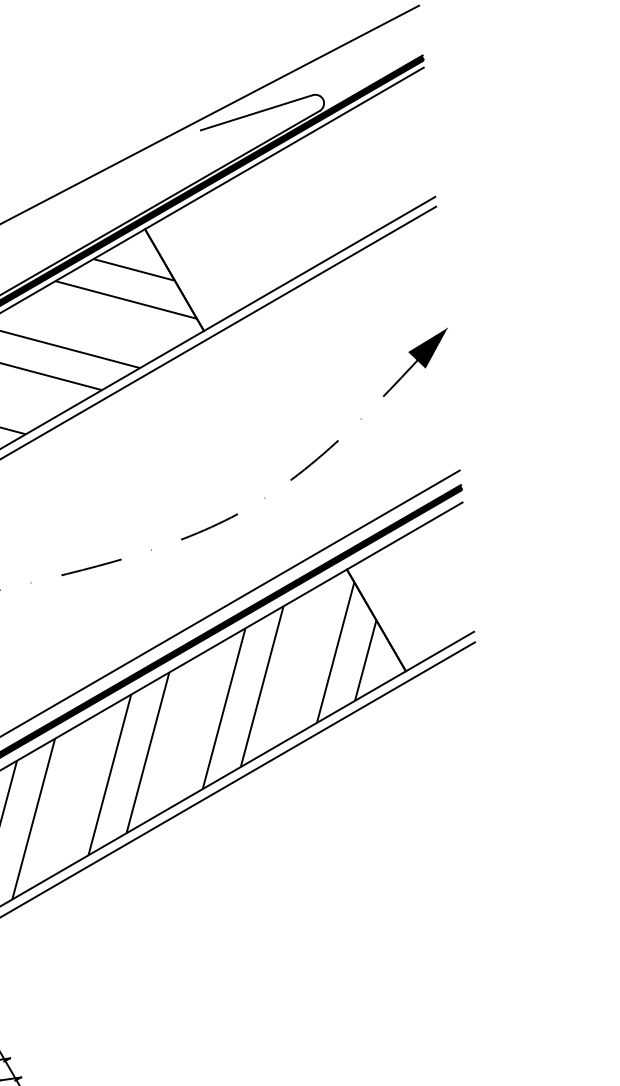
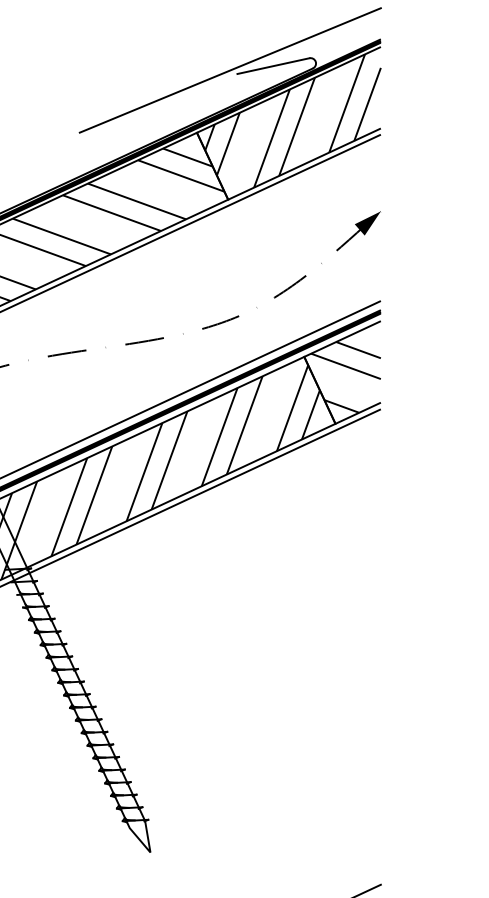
hatch: (294, 196) -> (292, 120), added
hatch: (415, 596) -> (345, 377), added

